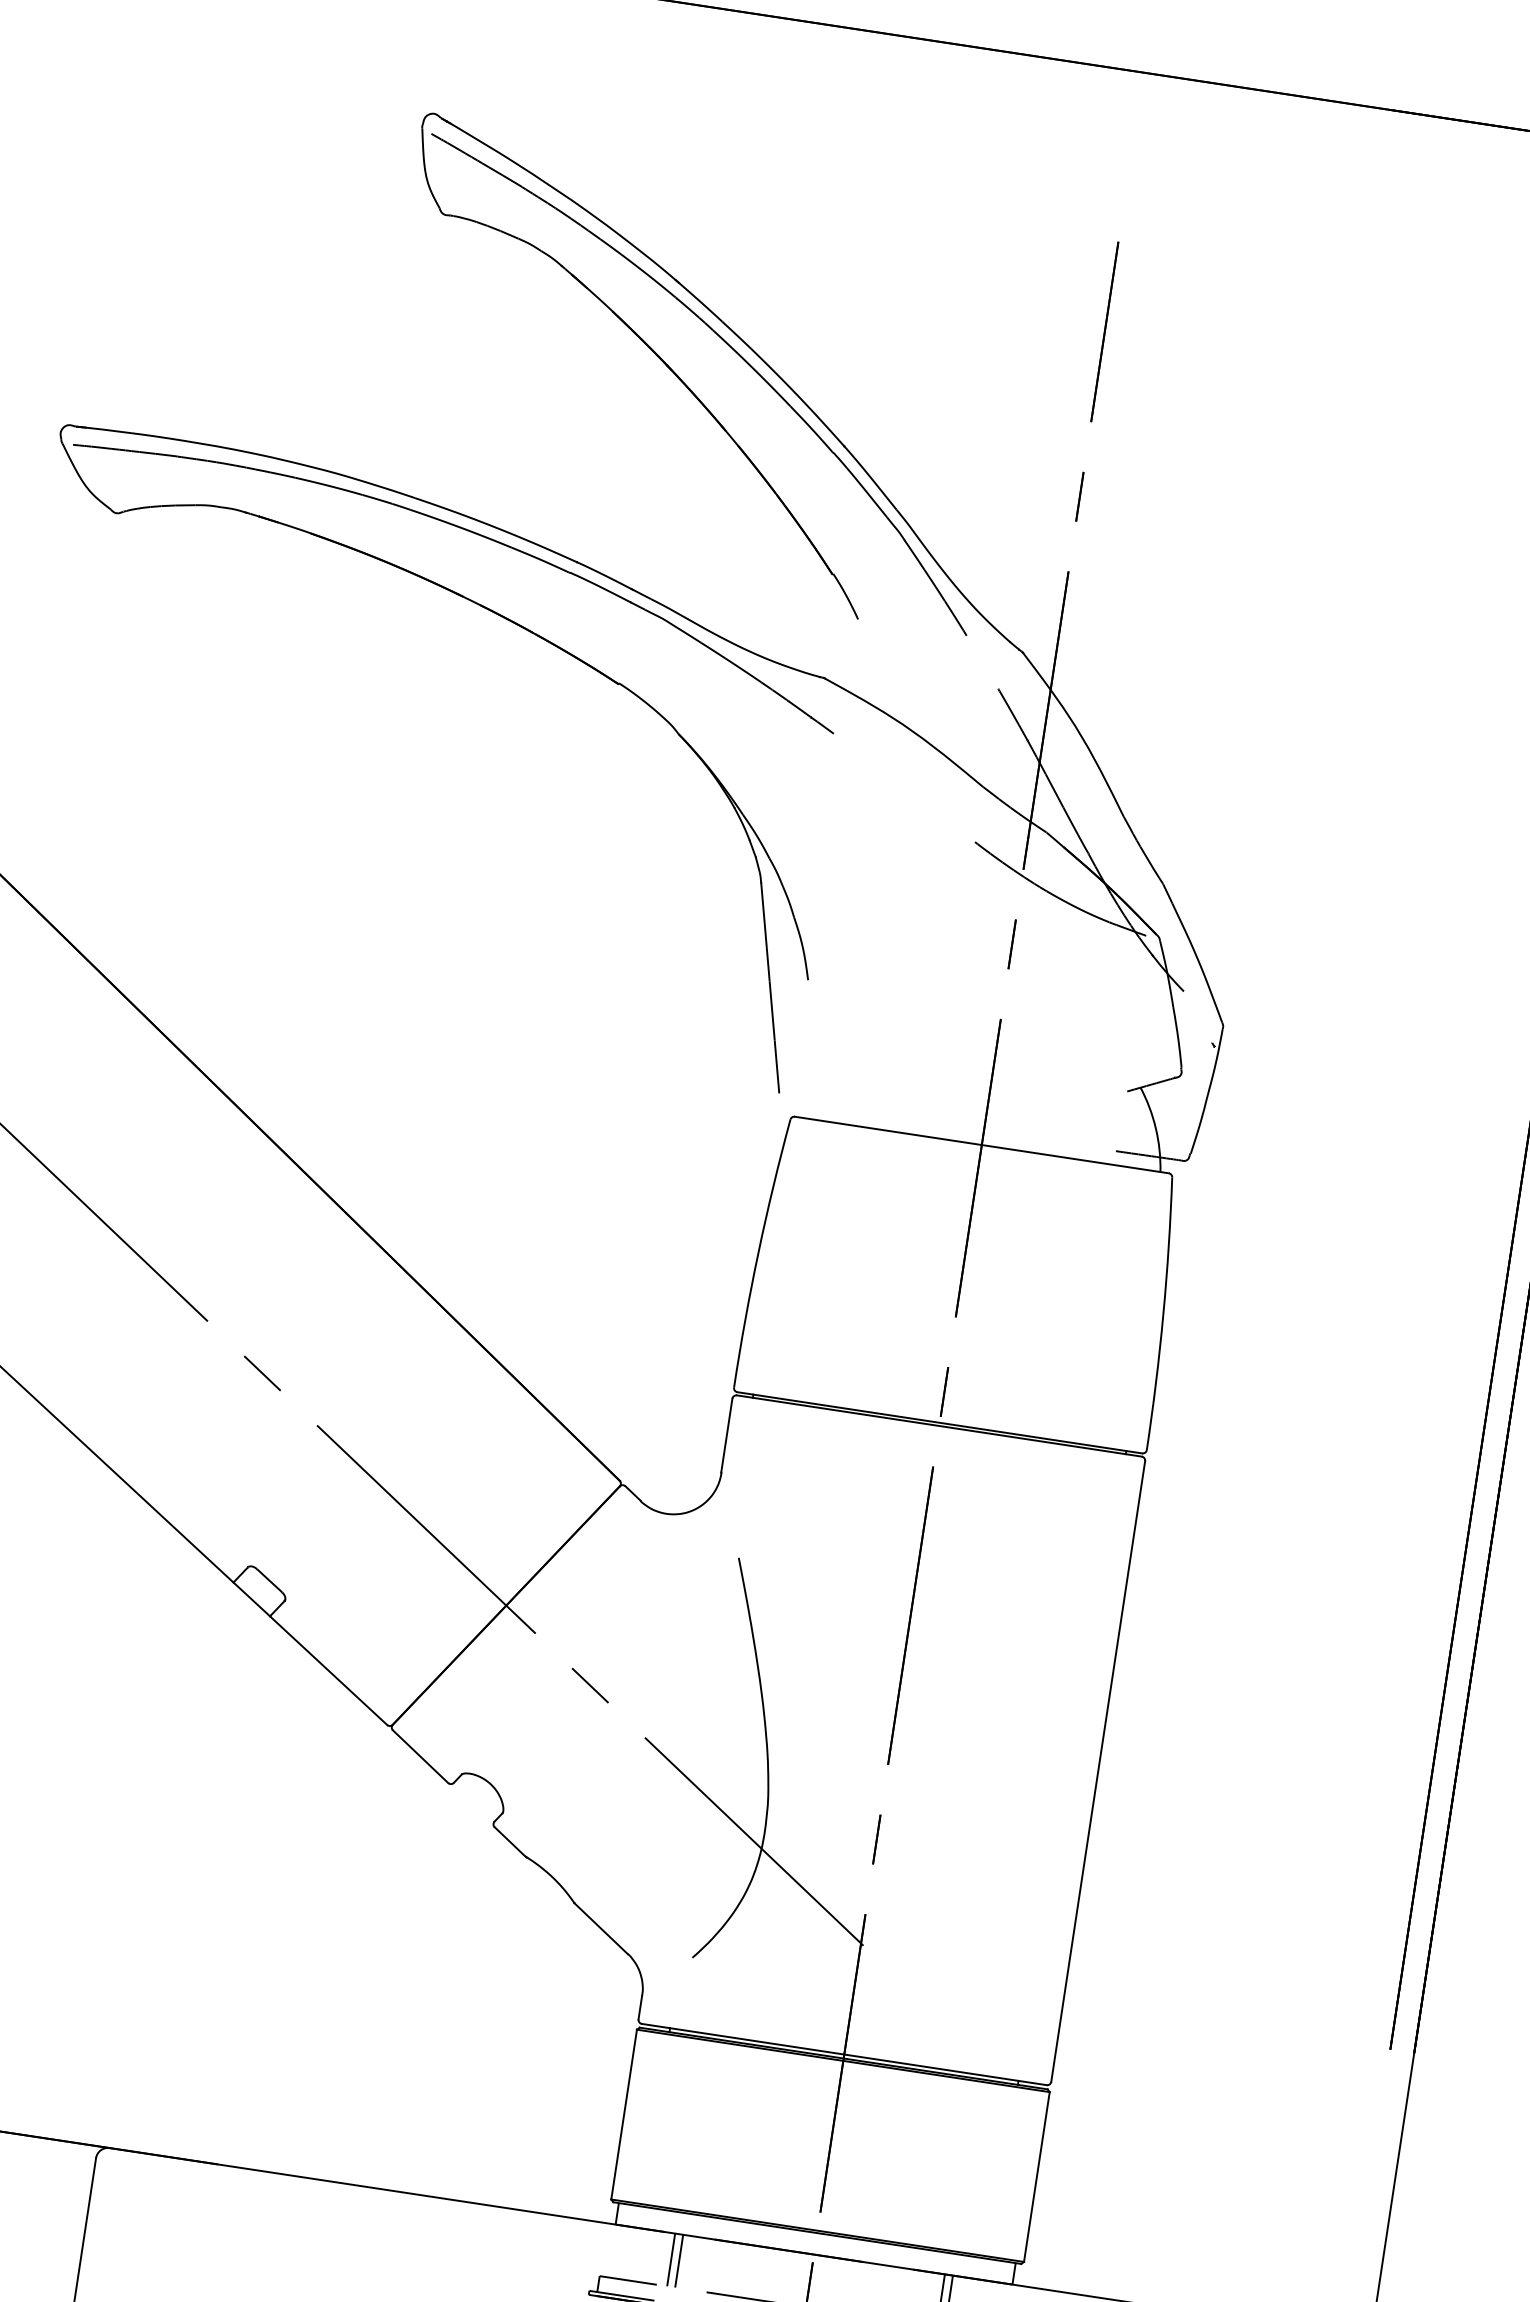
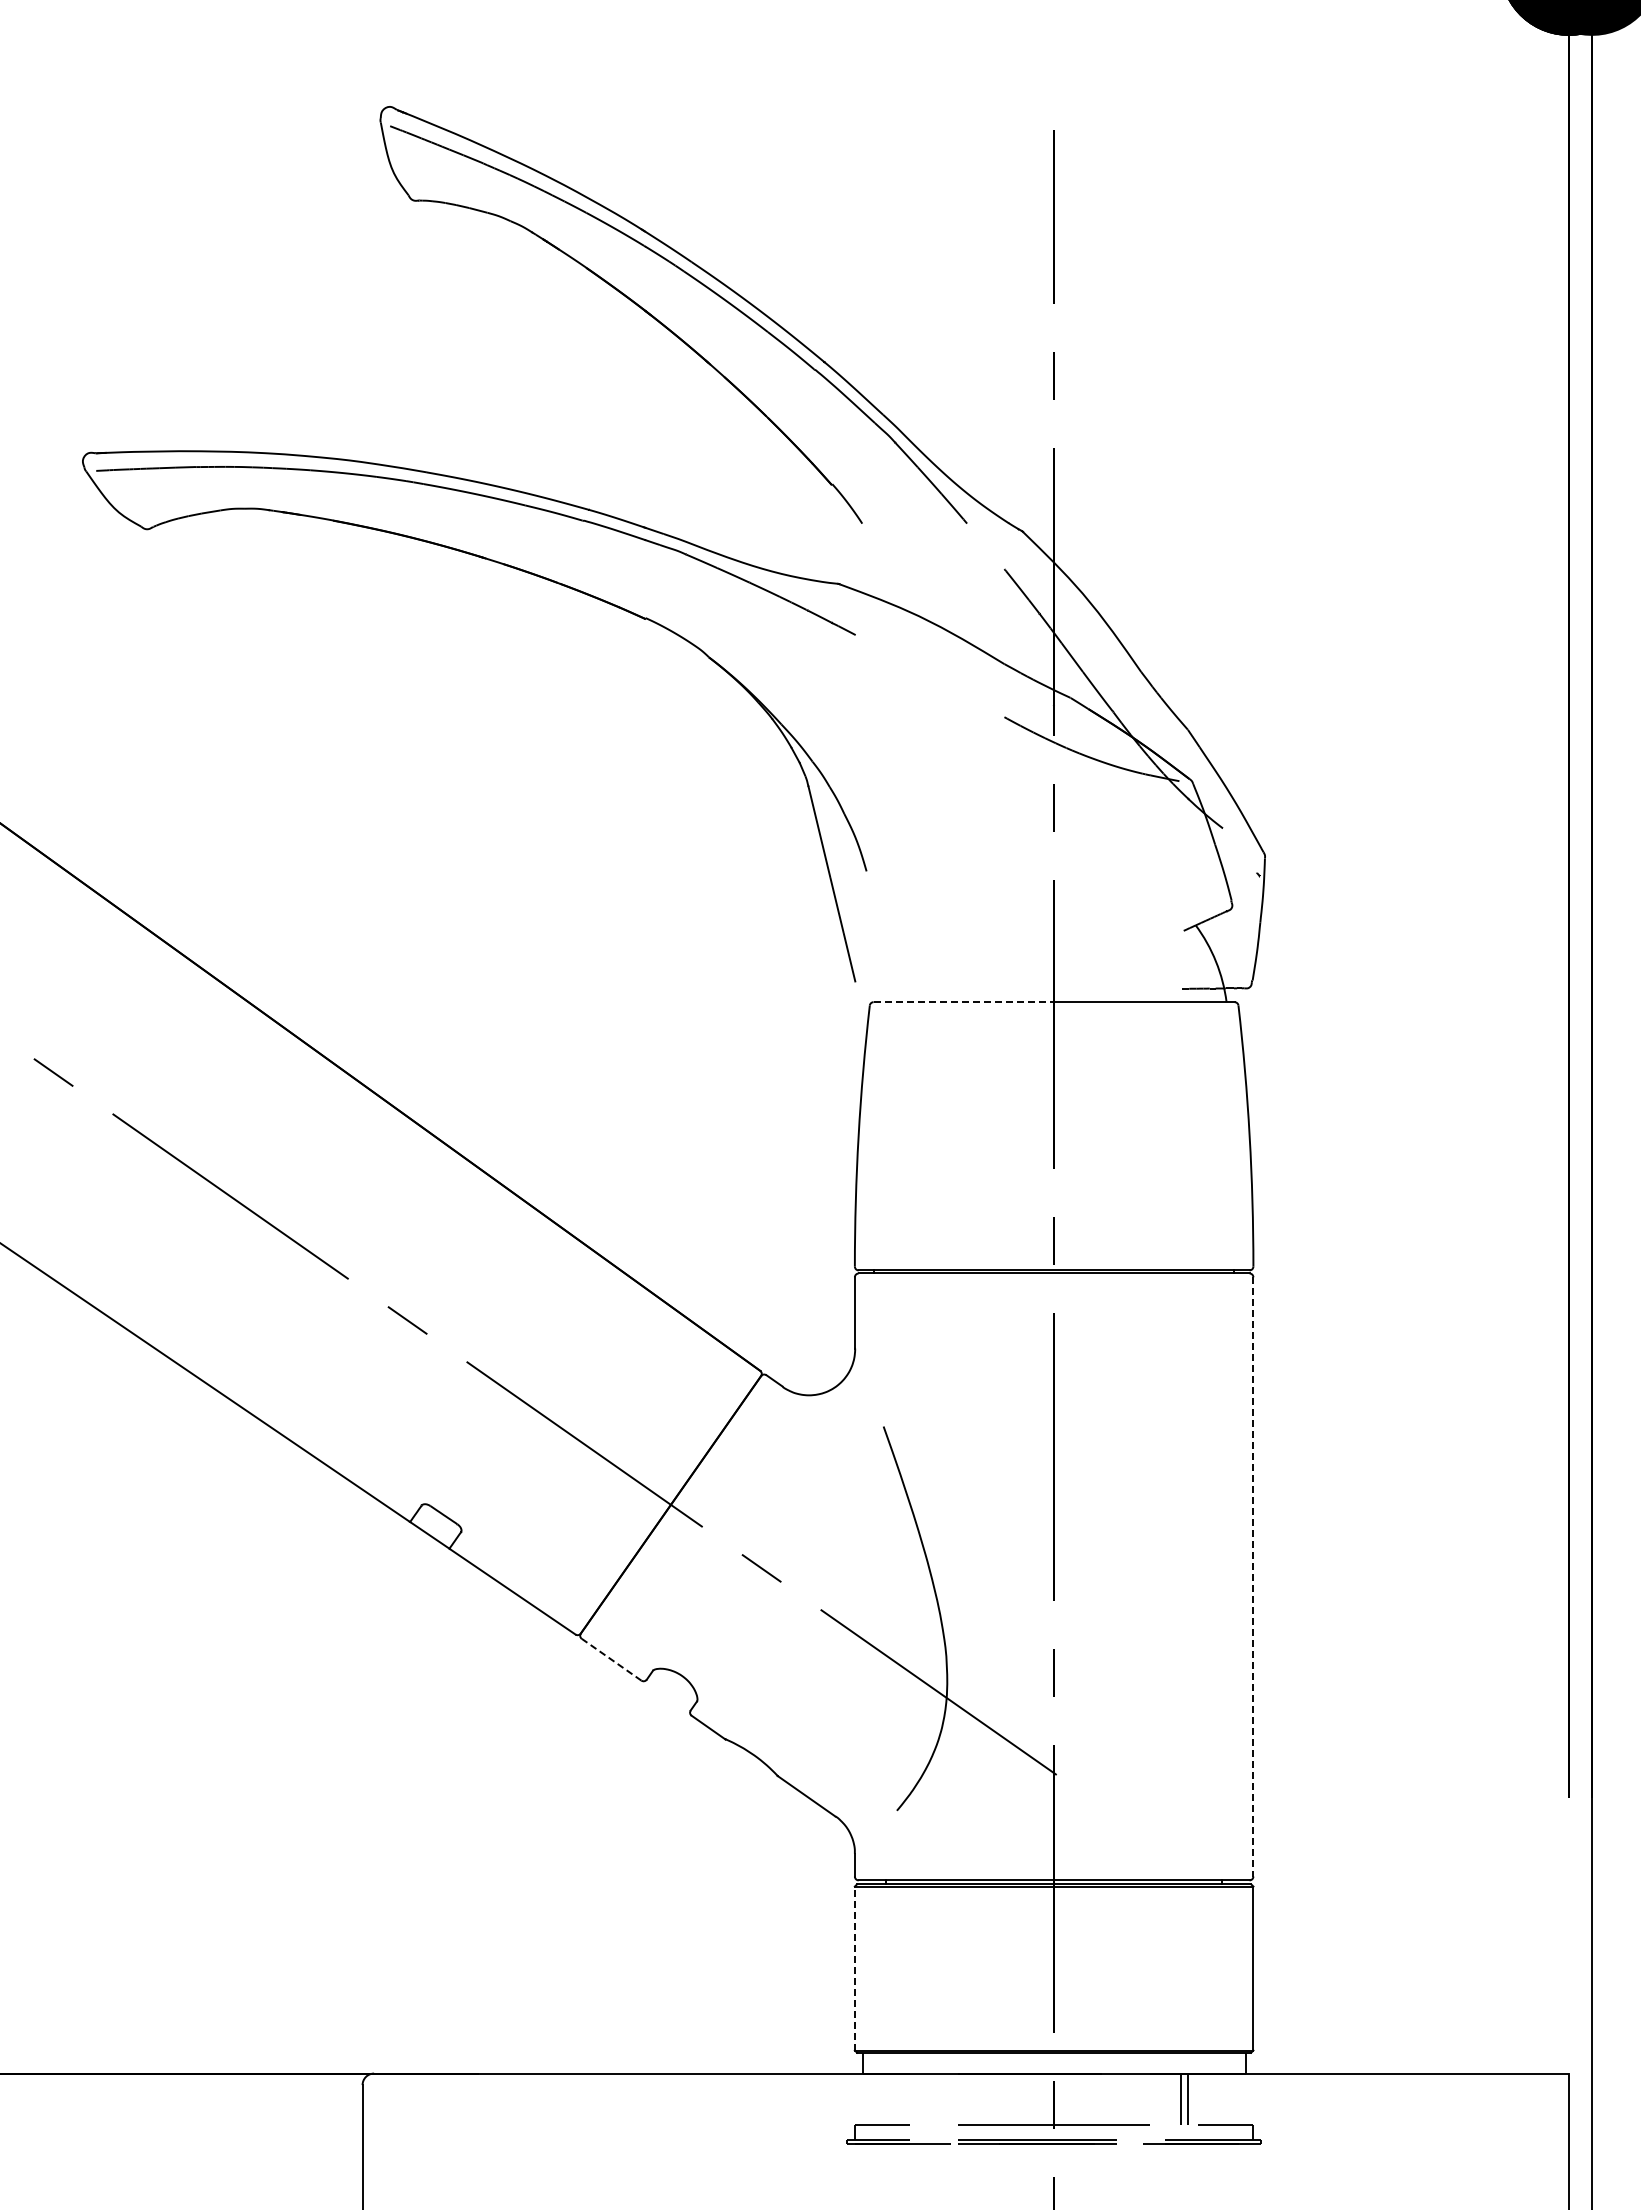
line: (888, 1131) -> (964, 1002), solid -> dashed
line: (420, 1756) -> (611, 1659), solid -> dashed
line: (1098, 1771) -> (1253, 1576), solid -> dashed
line: (623, 2114) -> (854, 1968), solid -> dashed
line: (671, 2259) -> (920, 2098), removed
line: (679, 2260) -> (927, 2098), removed

